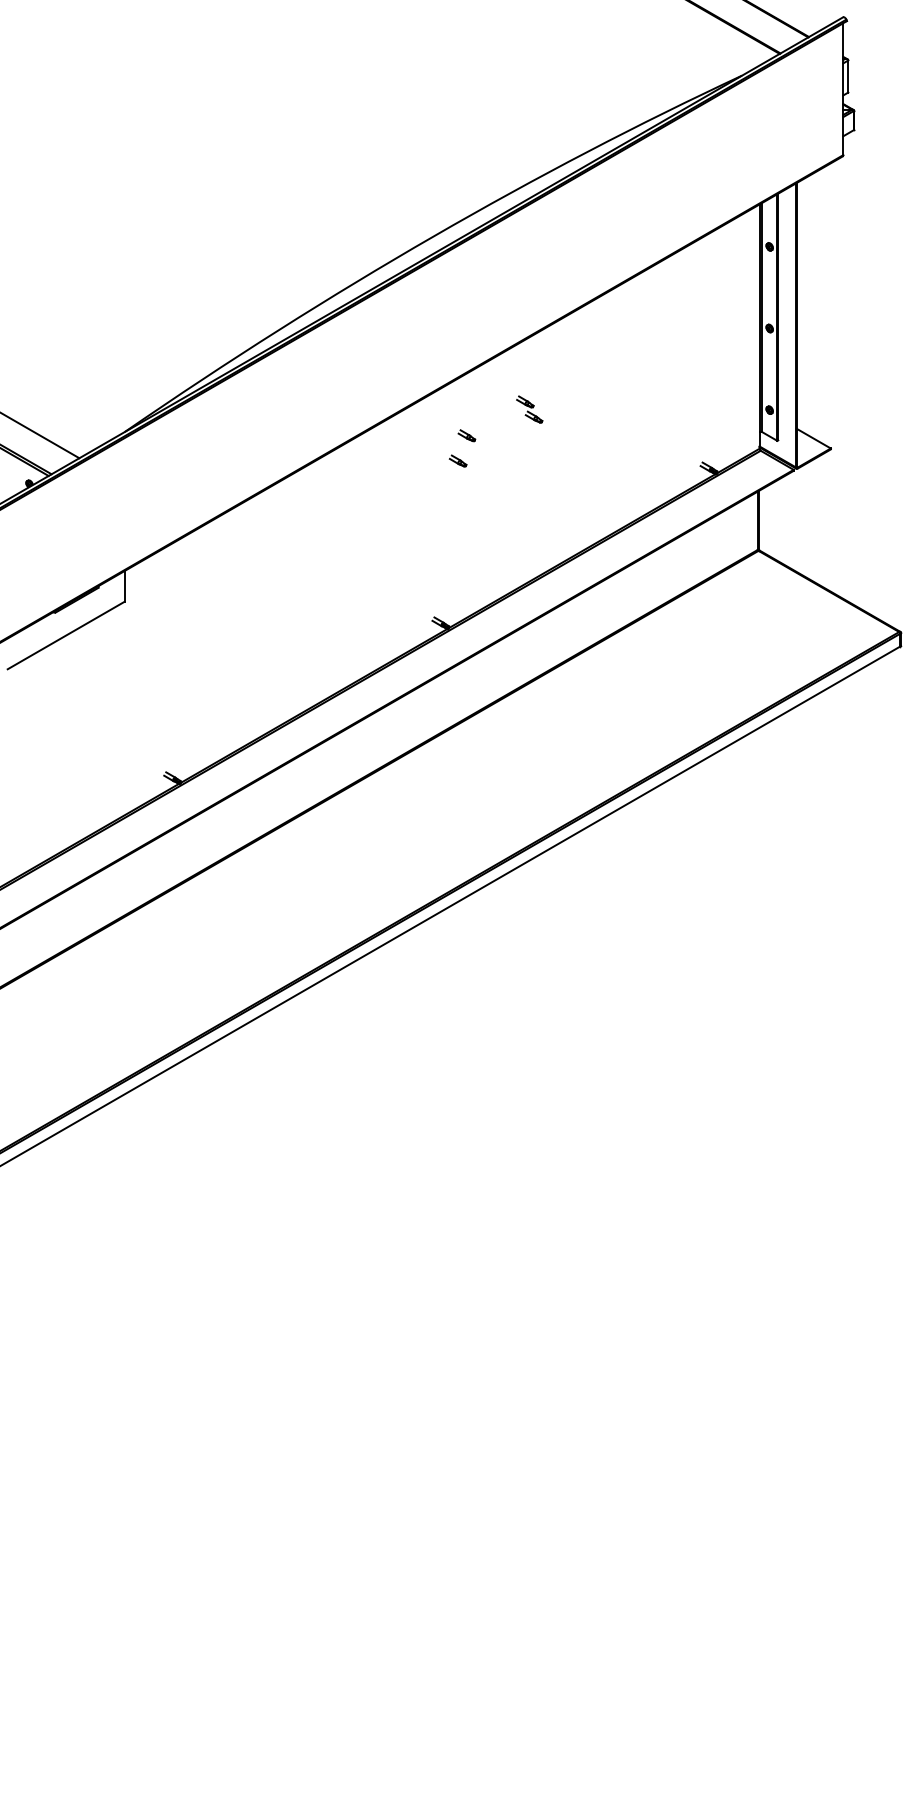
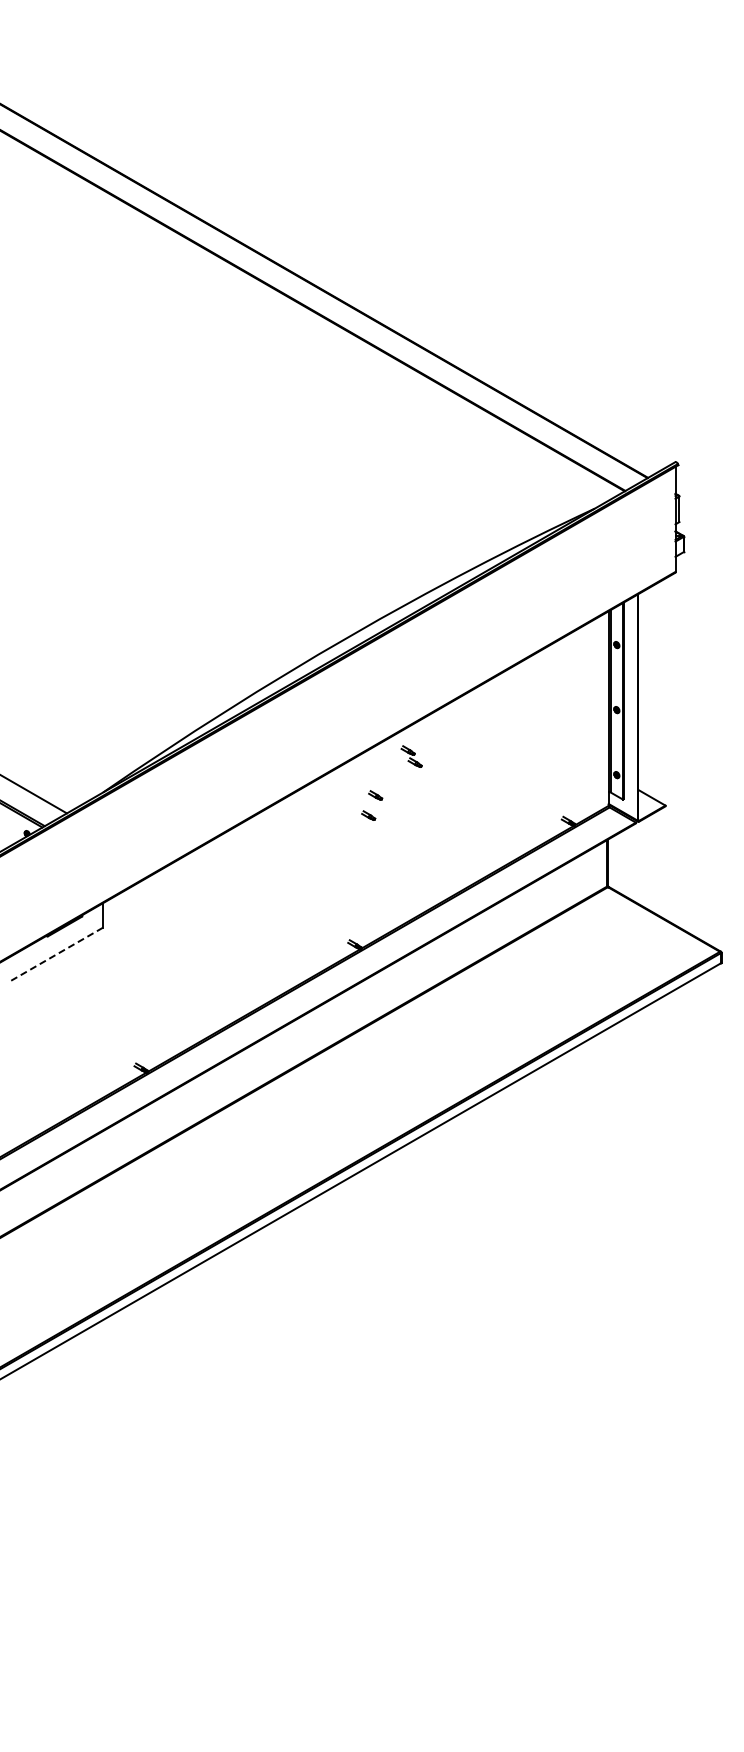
part: (529, 409) -> (411, 756), moved
line: (66, 635) -> (56, 954), solid -> dashed

